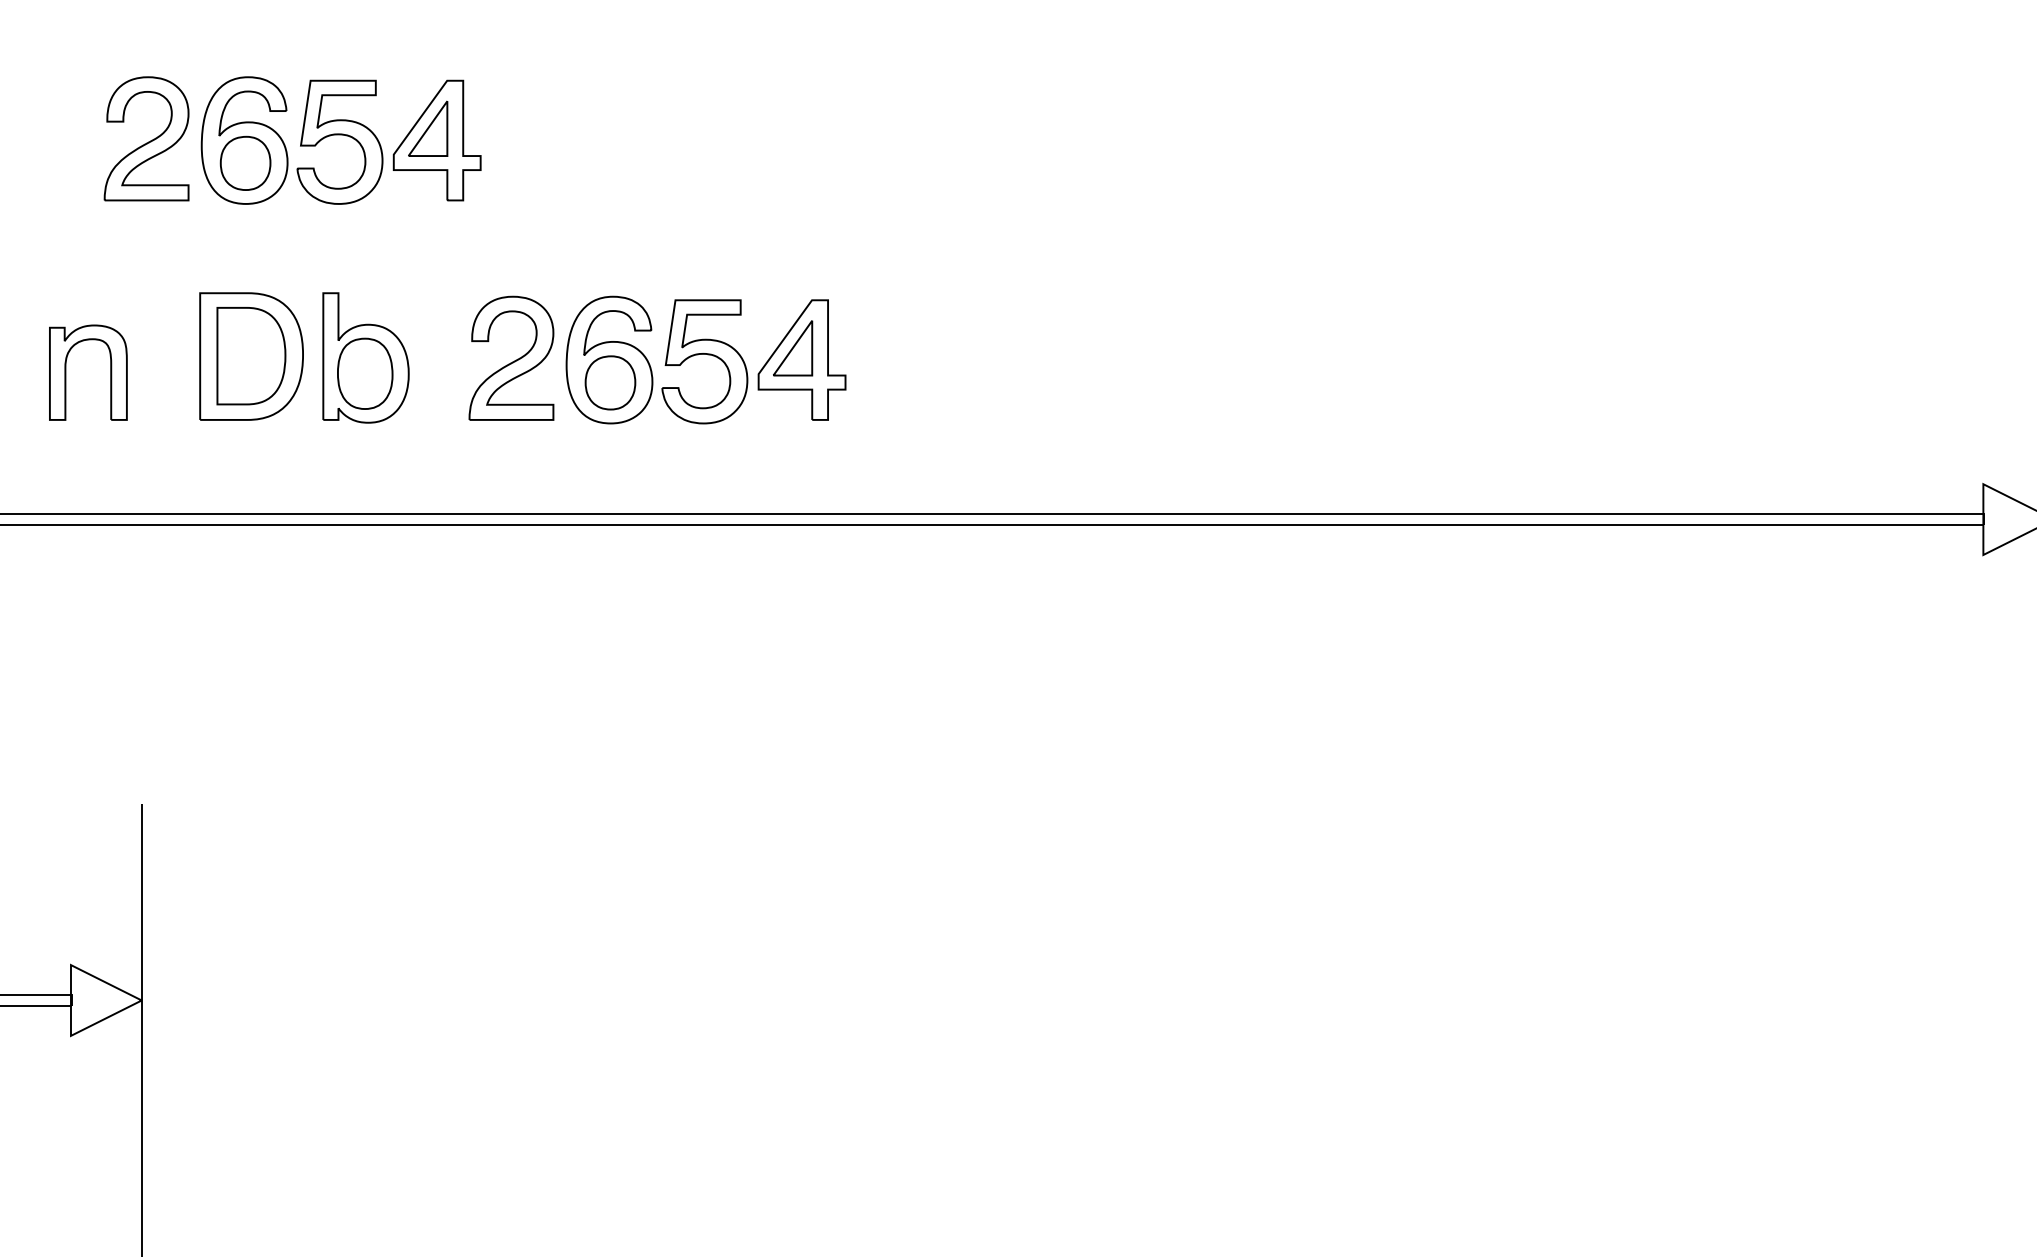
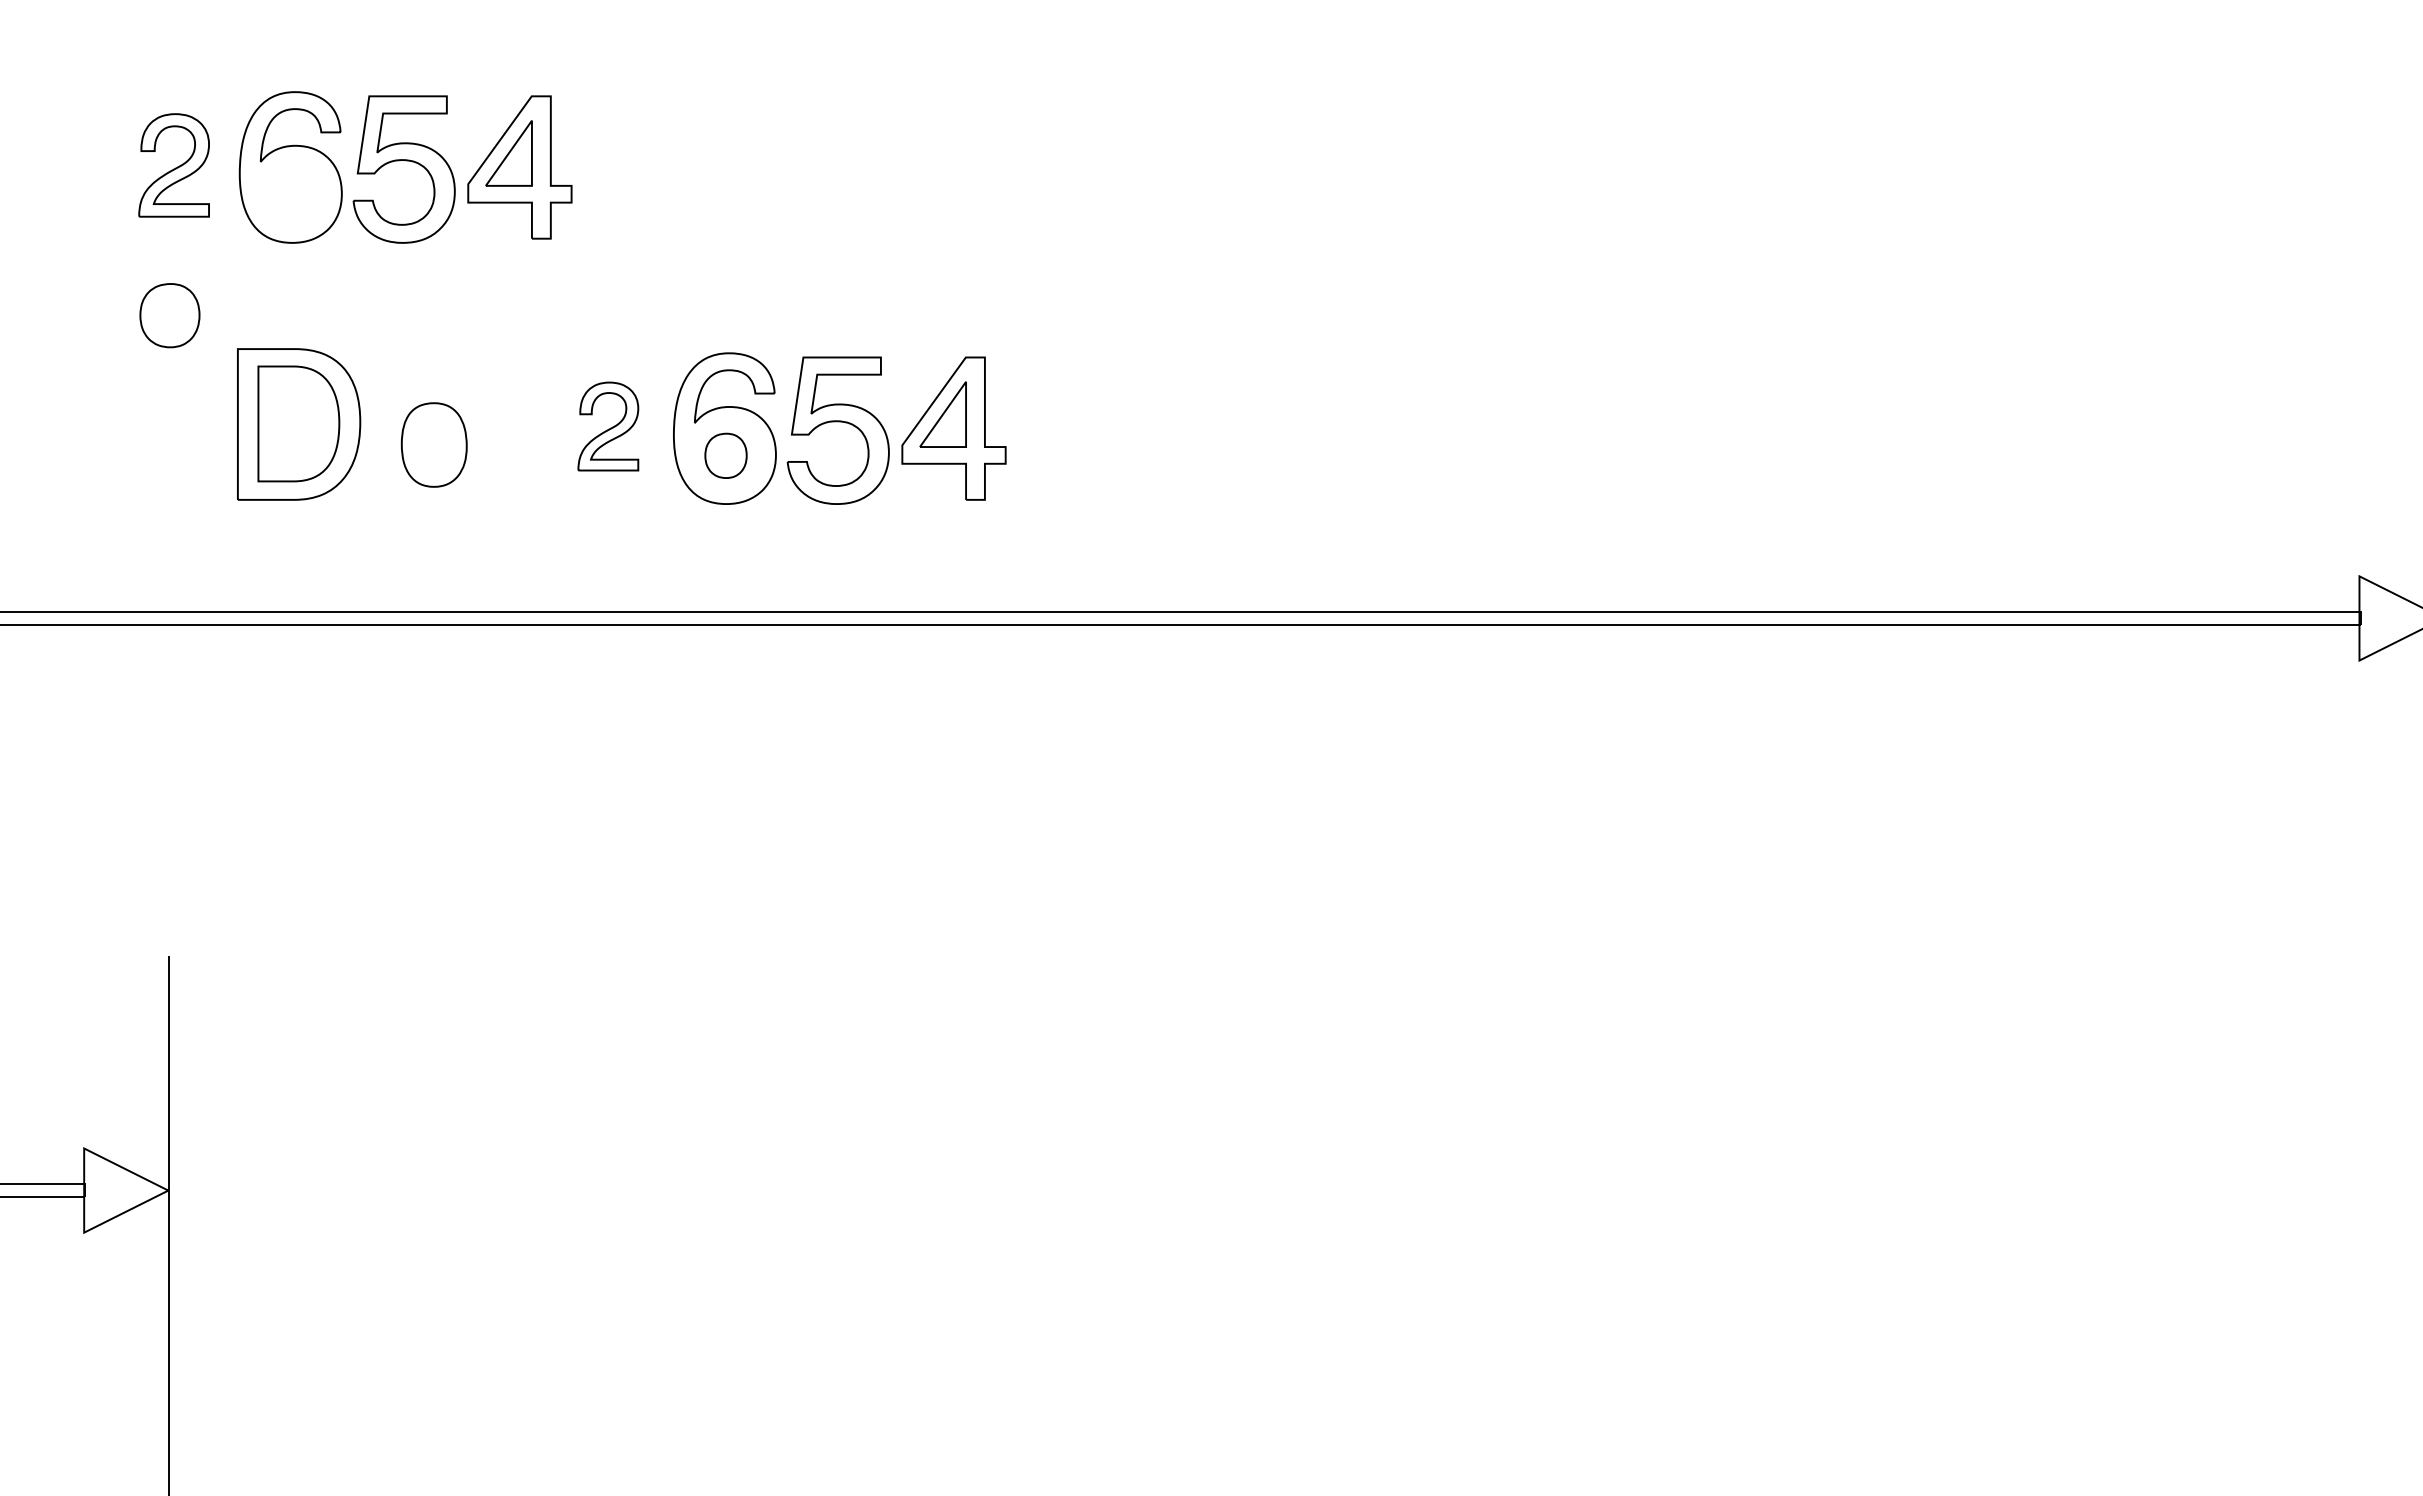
part: (146, 138) -> (173, 165), size x0.7
part: (245, 163) -> (169, 315), moved
part: (365, 358) -> (434, 426), removed
part: (511, 358) -> (608, 426), size x0.6
part: (66, 372) -> (78, 443), removed
part: (610, 382) -> (725, 455), size x0.7

